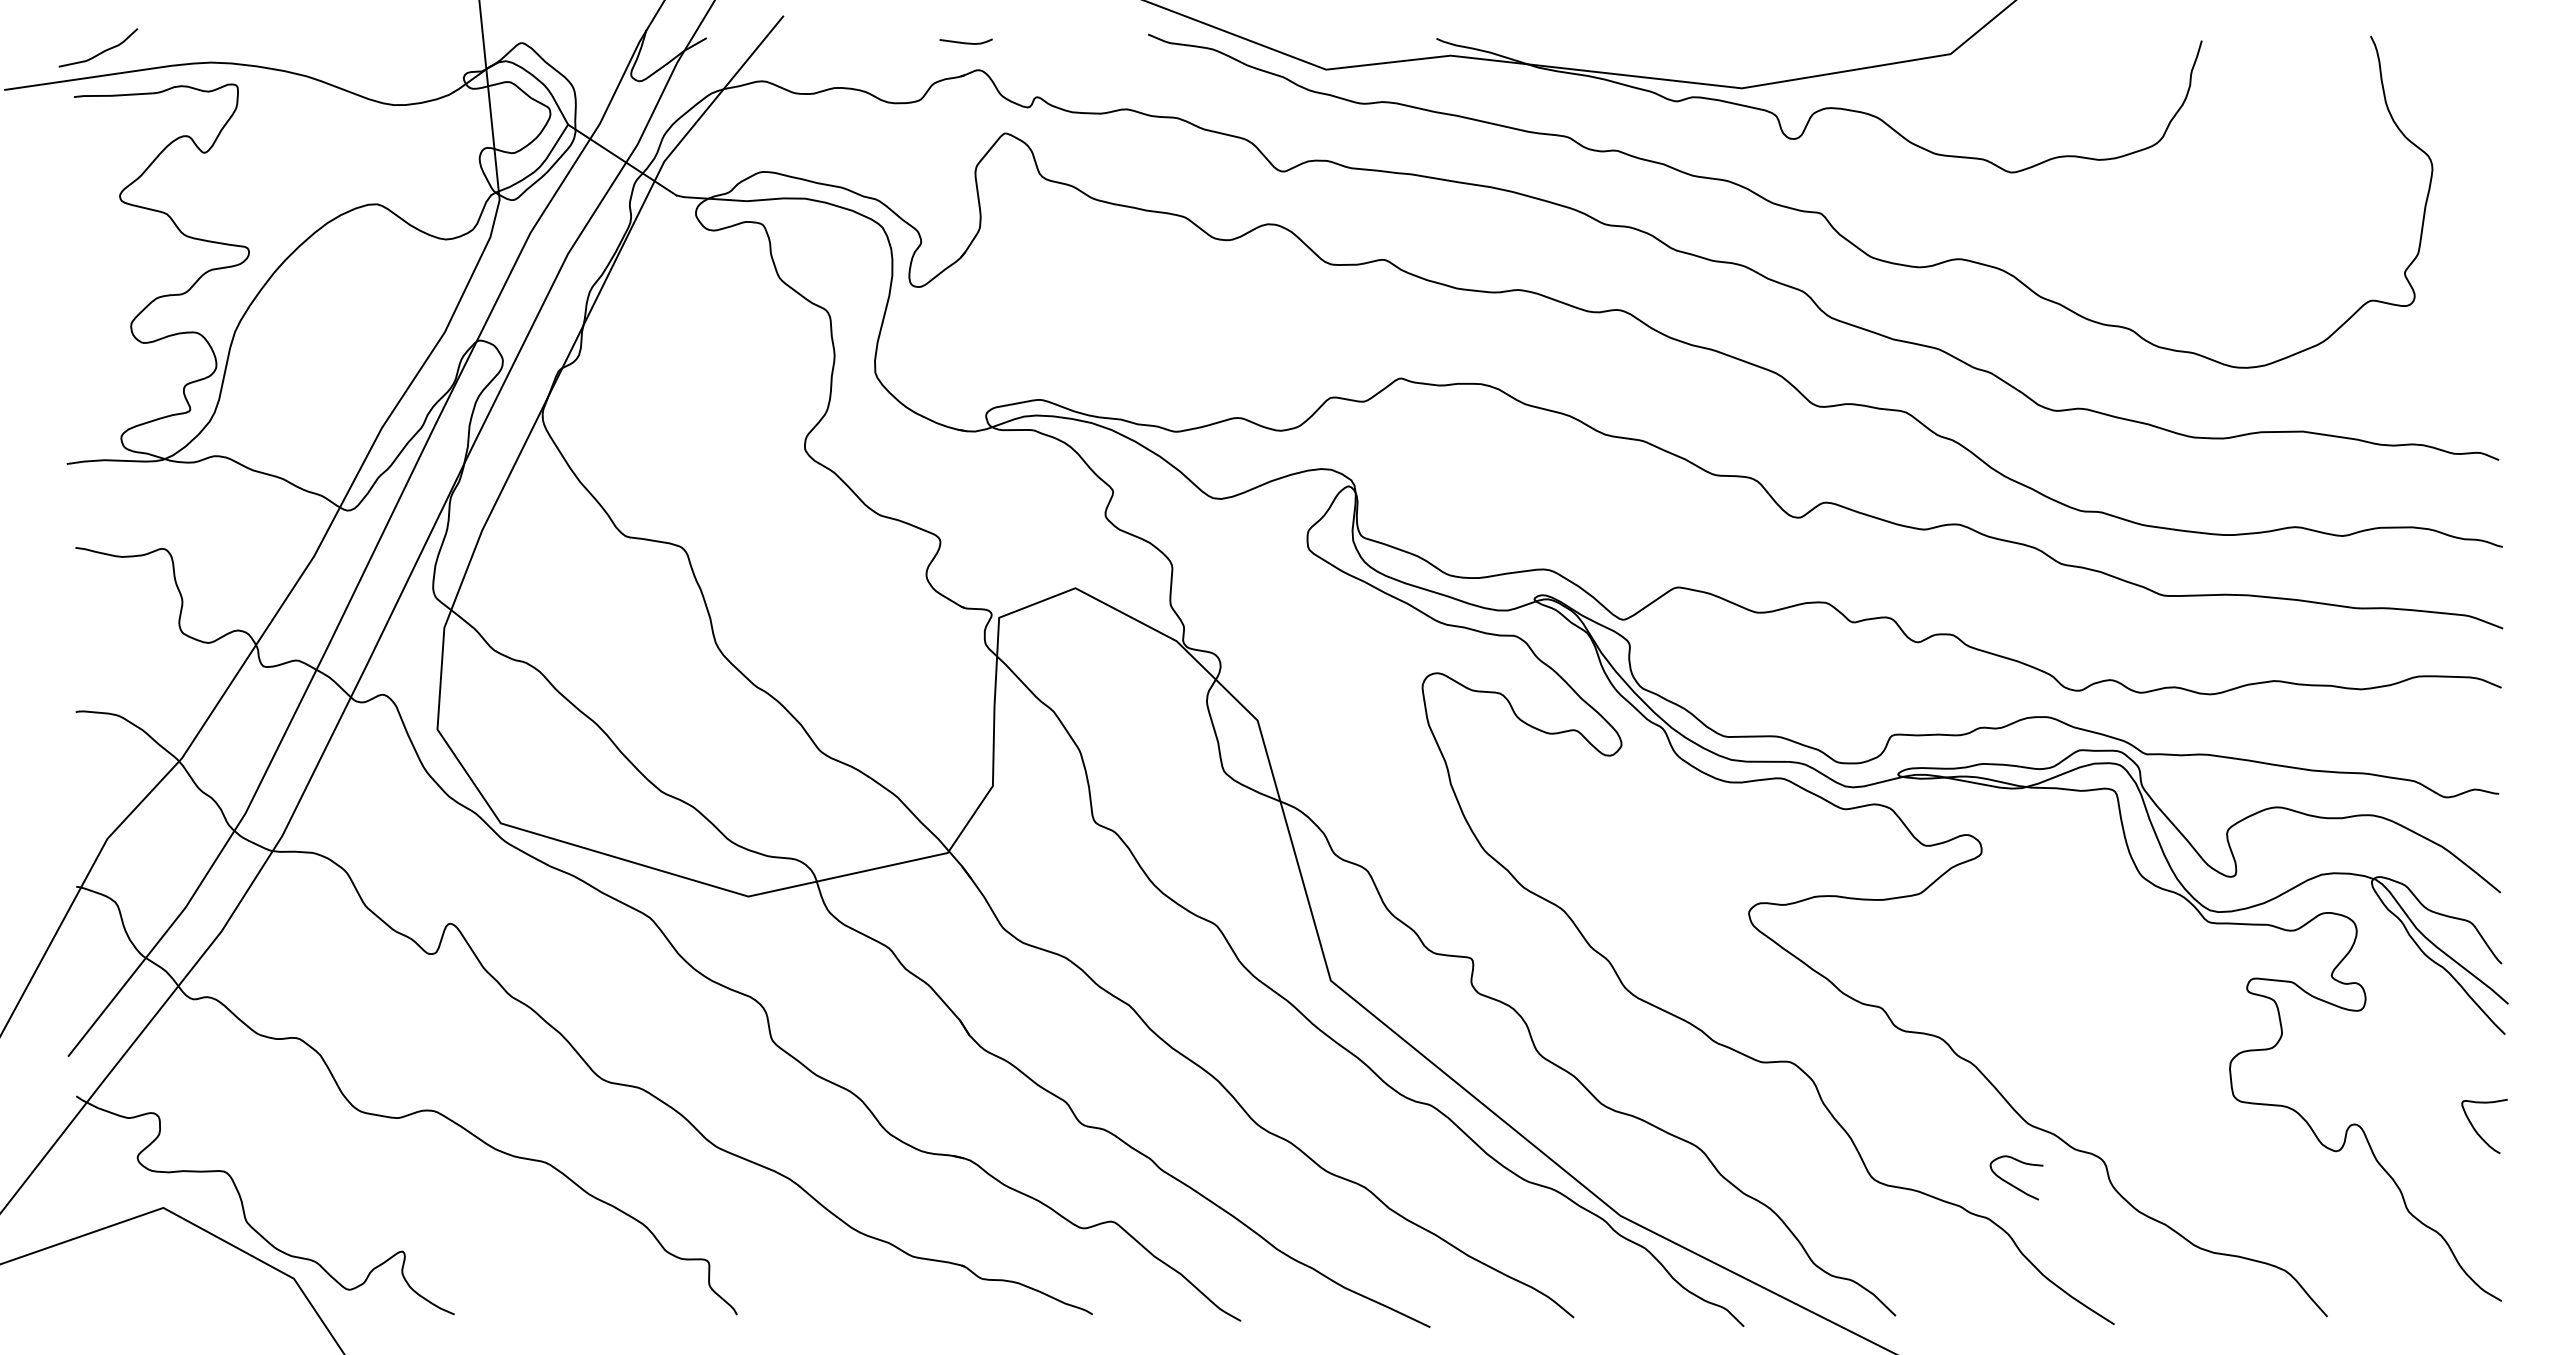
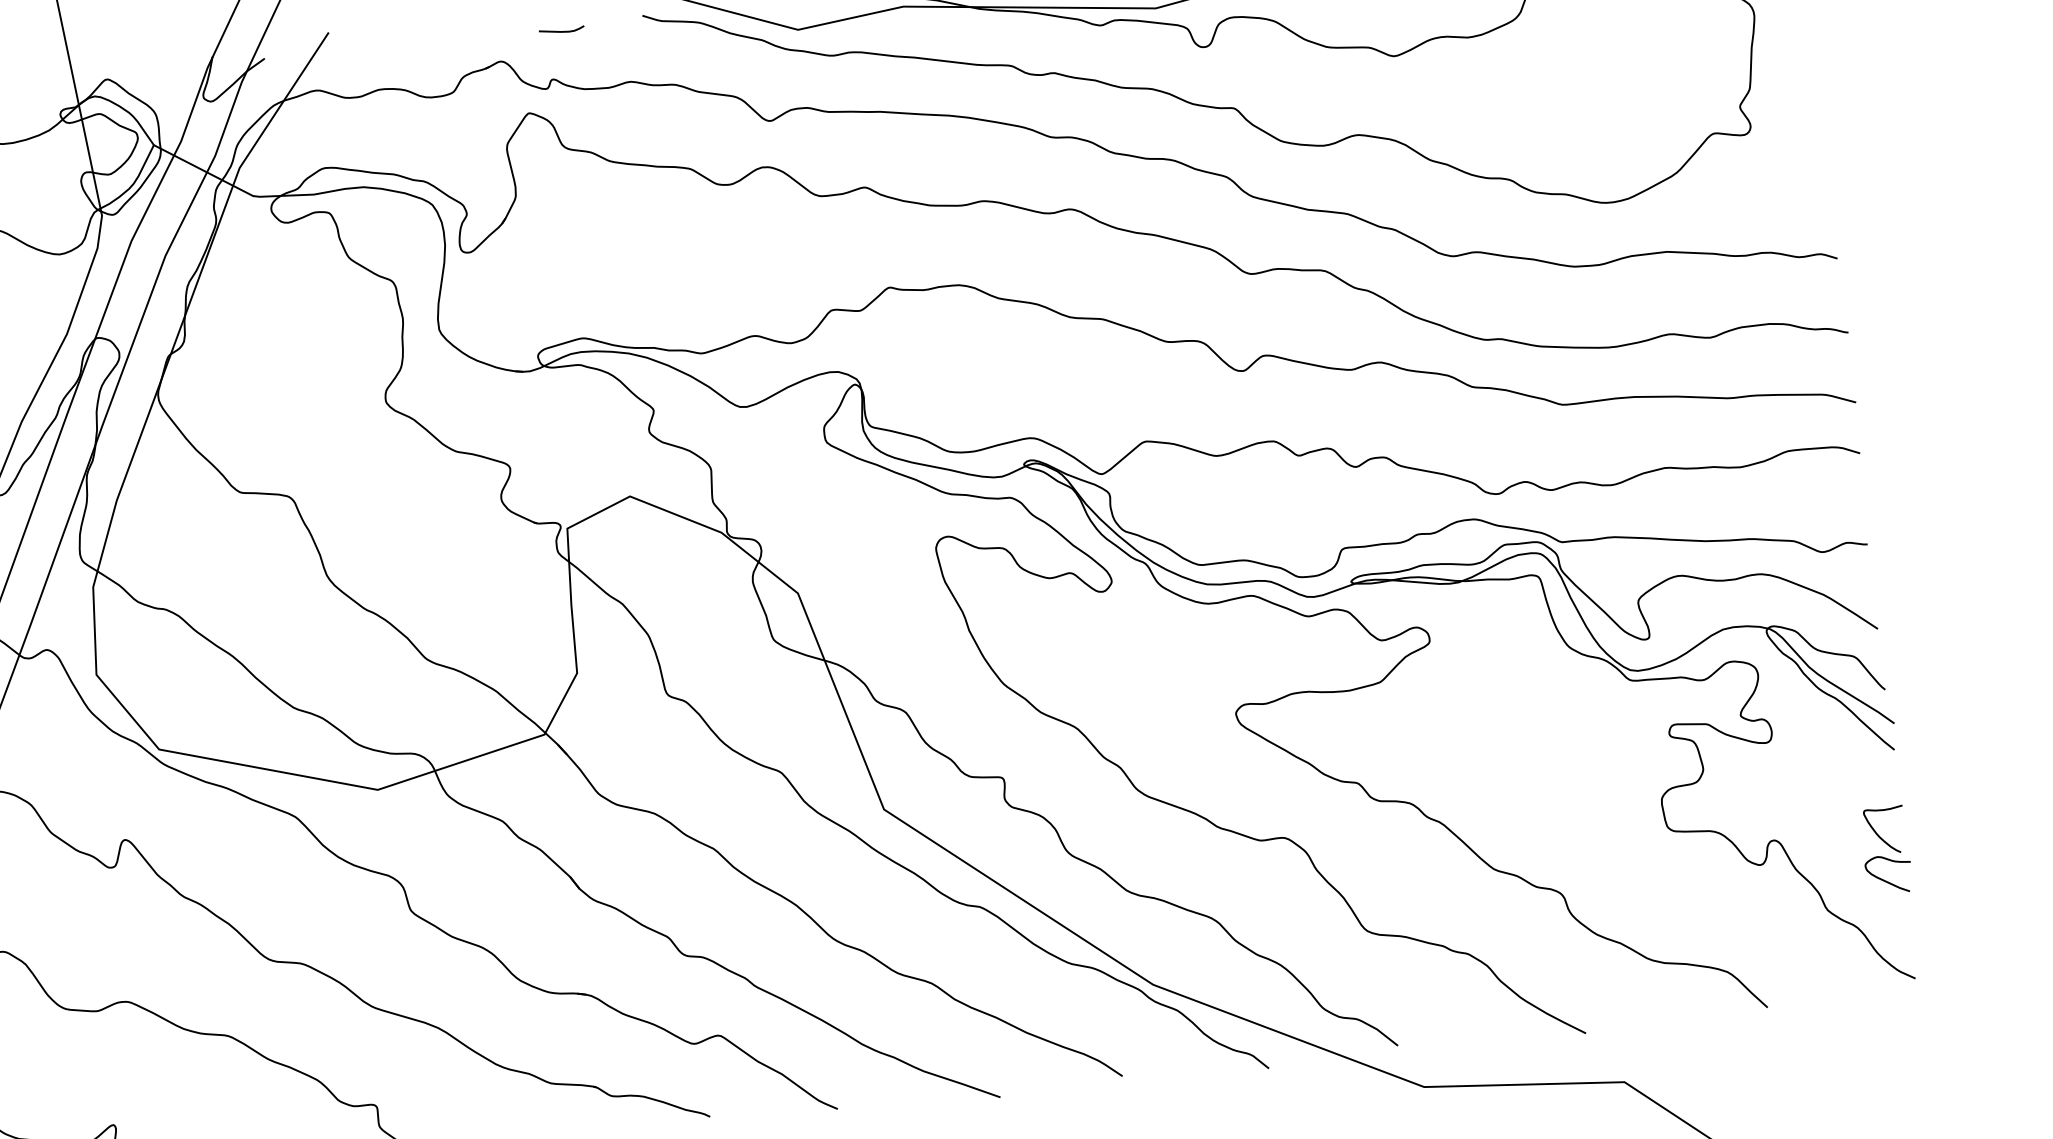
curve: (965, 42) -> (561, 31), moved
curve: (2011, 1183) -> (1885, 879), moved

